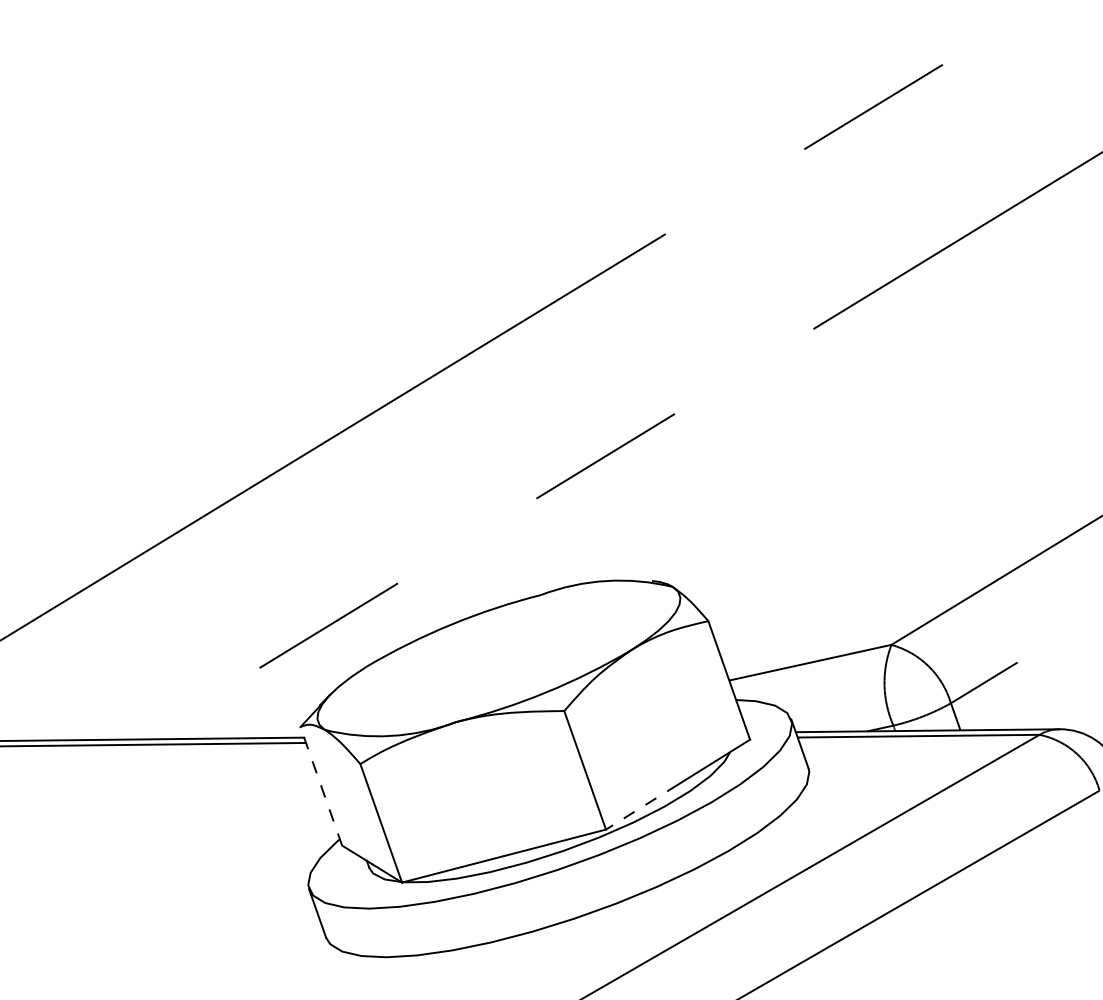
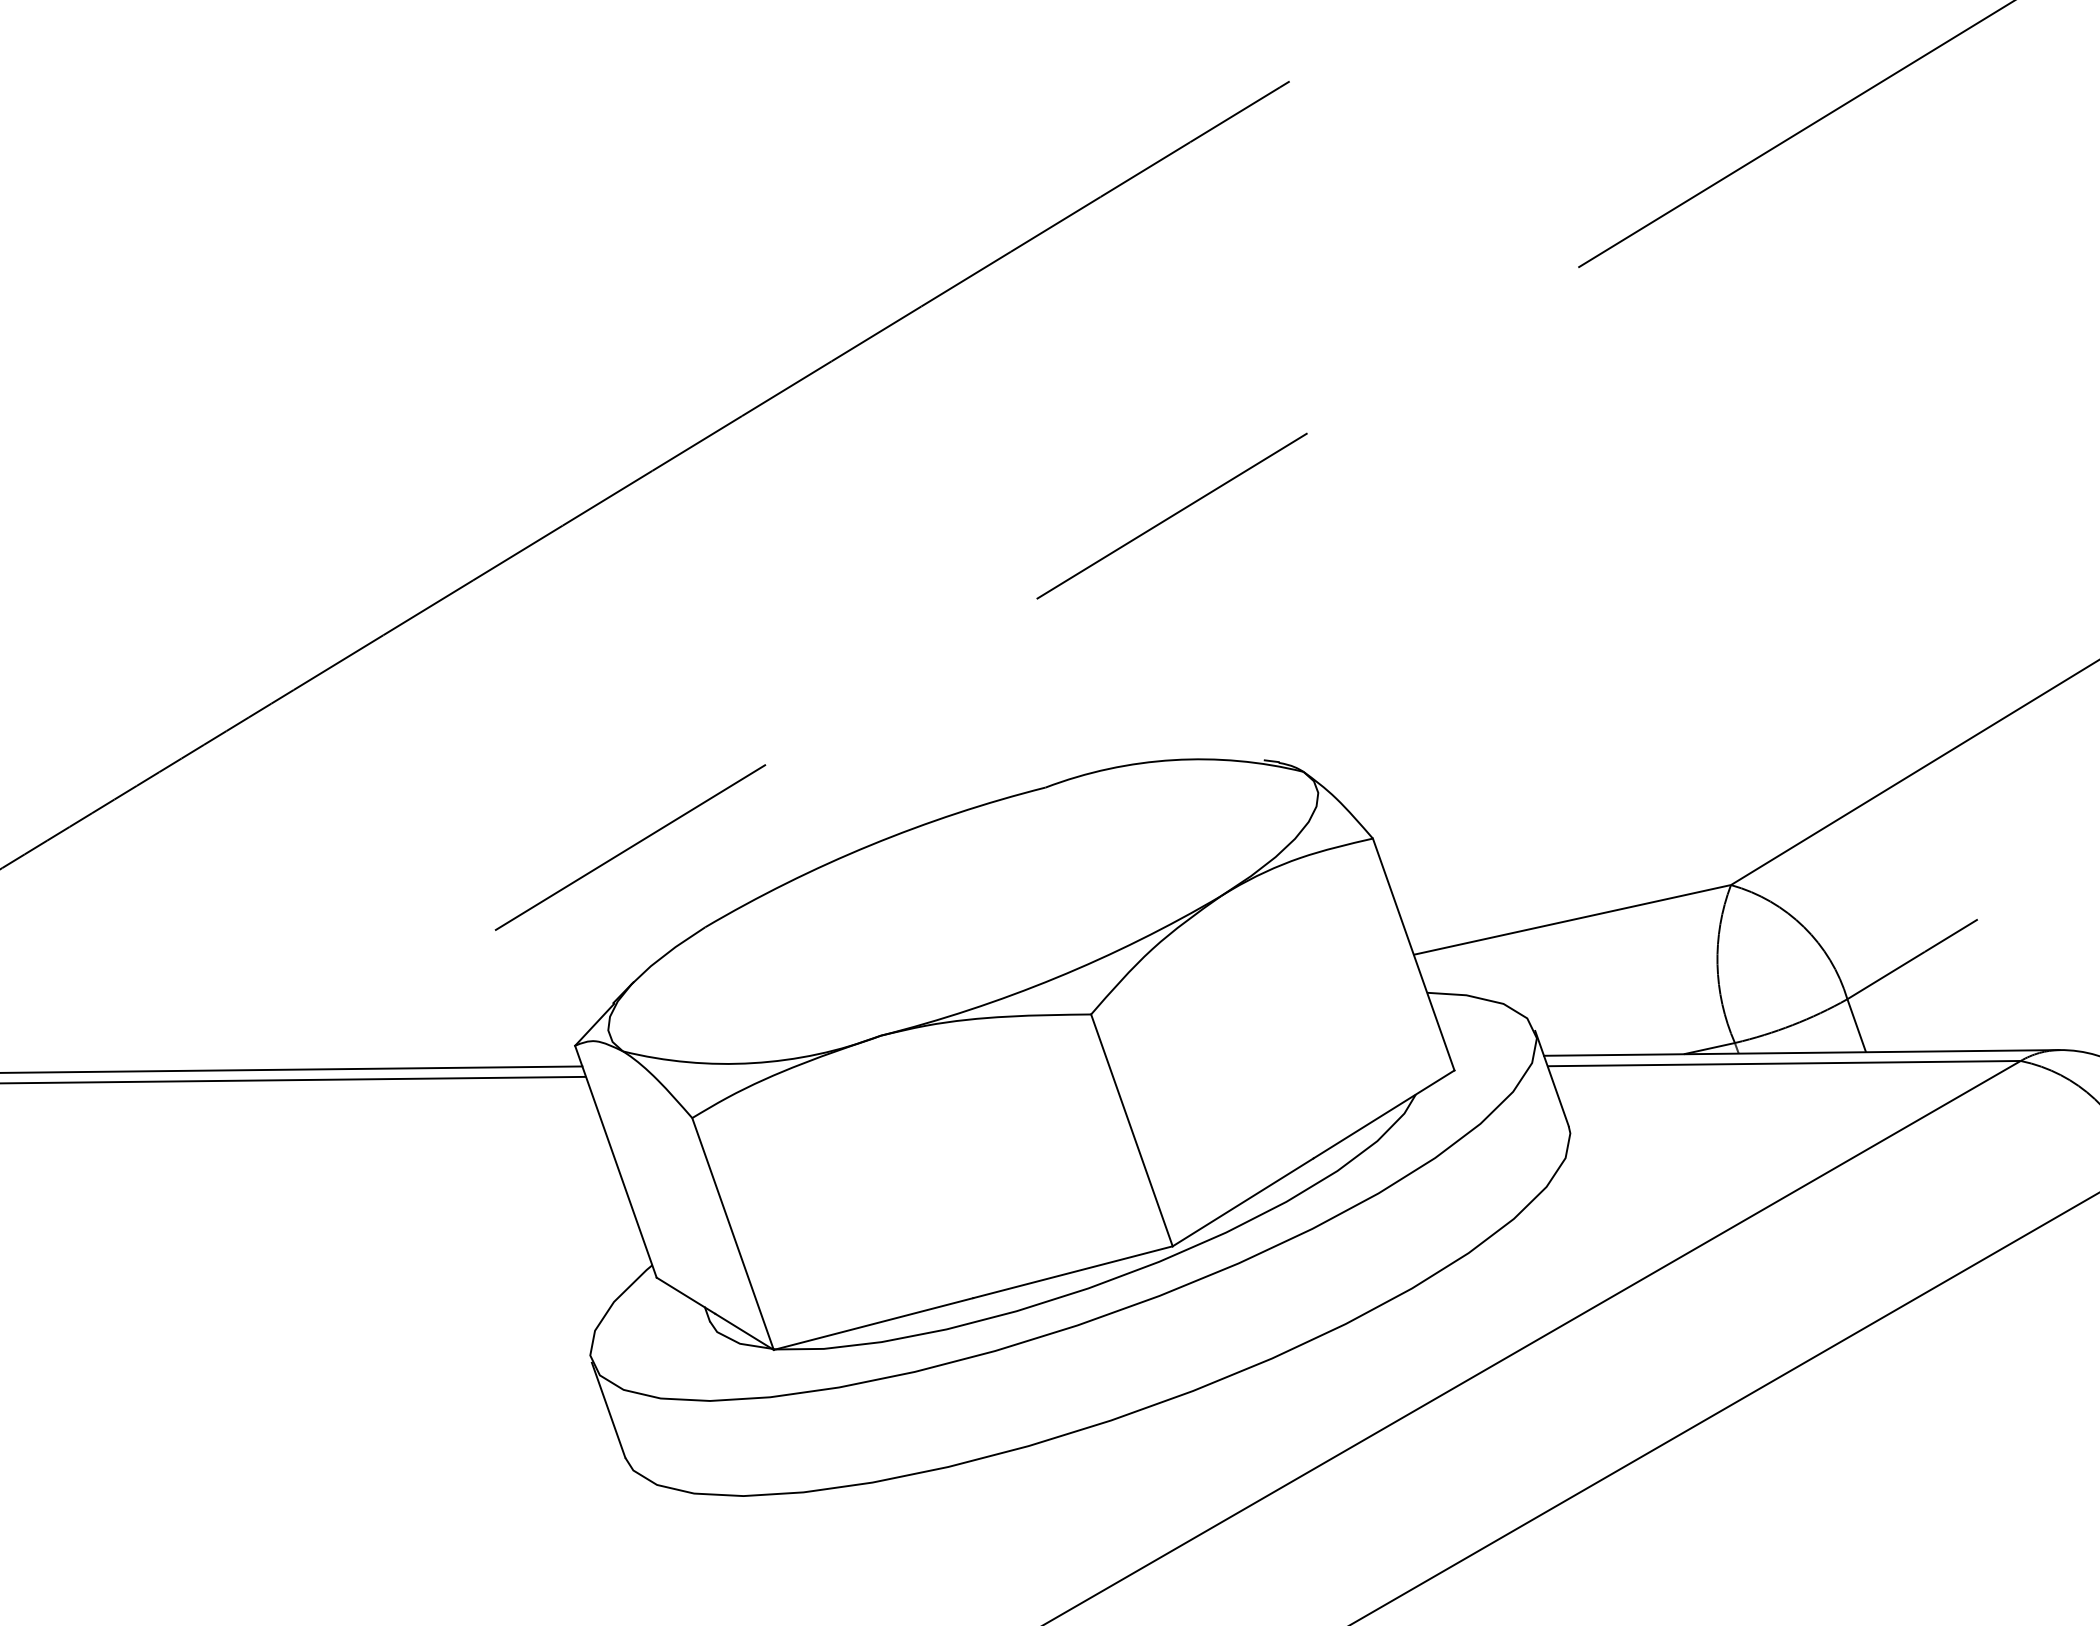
line: (321, 786) -> (616, 1162), dashed -> solid
line: (641, 807) -> (1242, 1203), dashed -> solid

